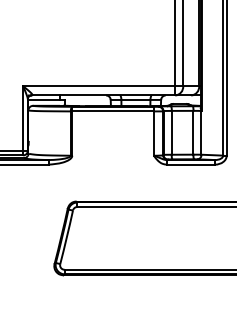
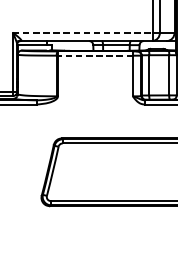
line: (99, 86) -> (82, 32), solid -> dashed
line: (113, 111) -> (95, 55), solid -> dashed

